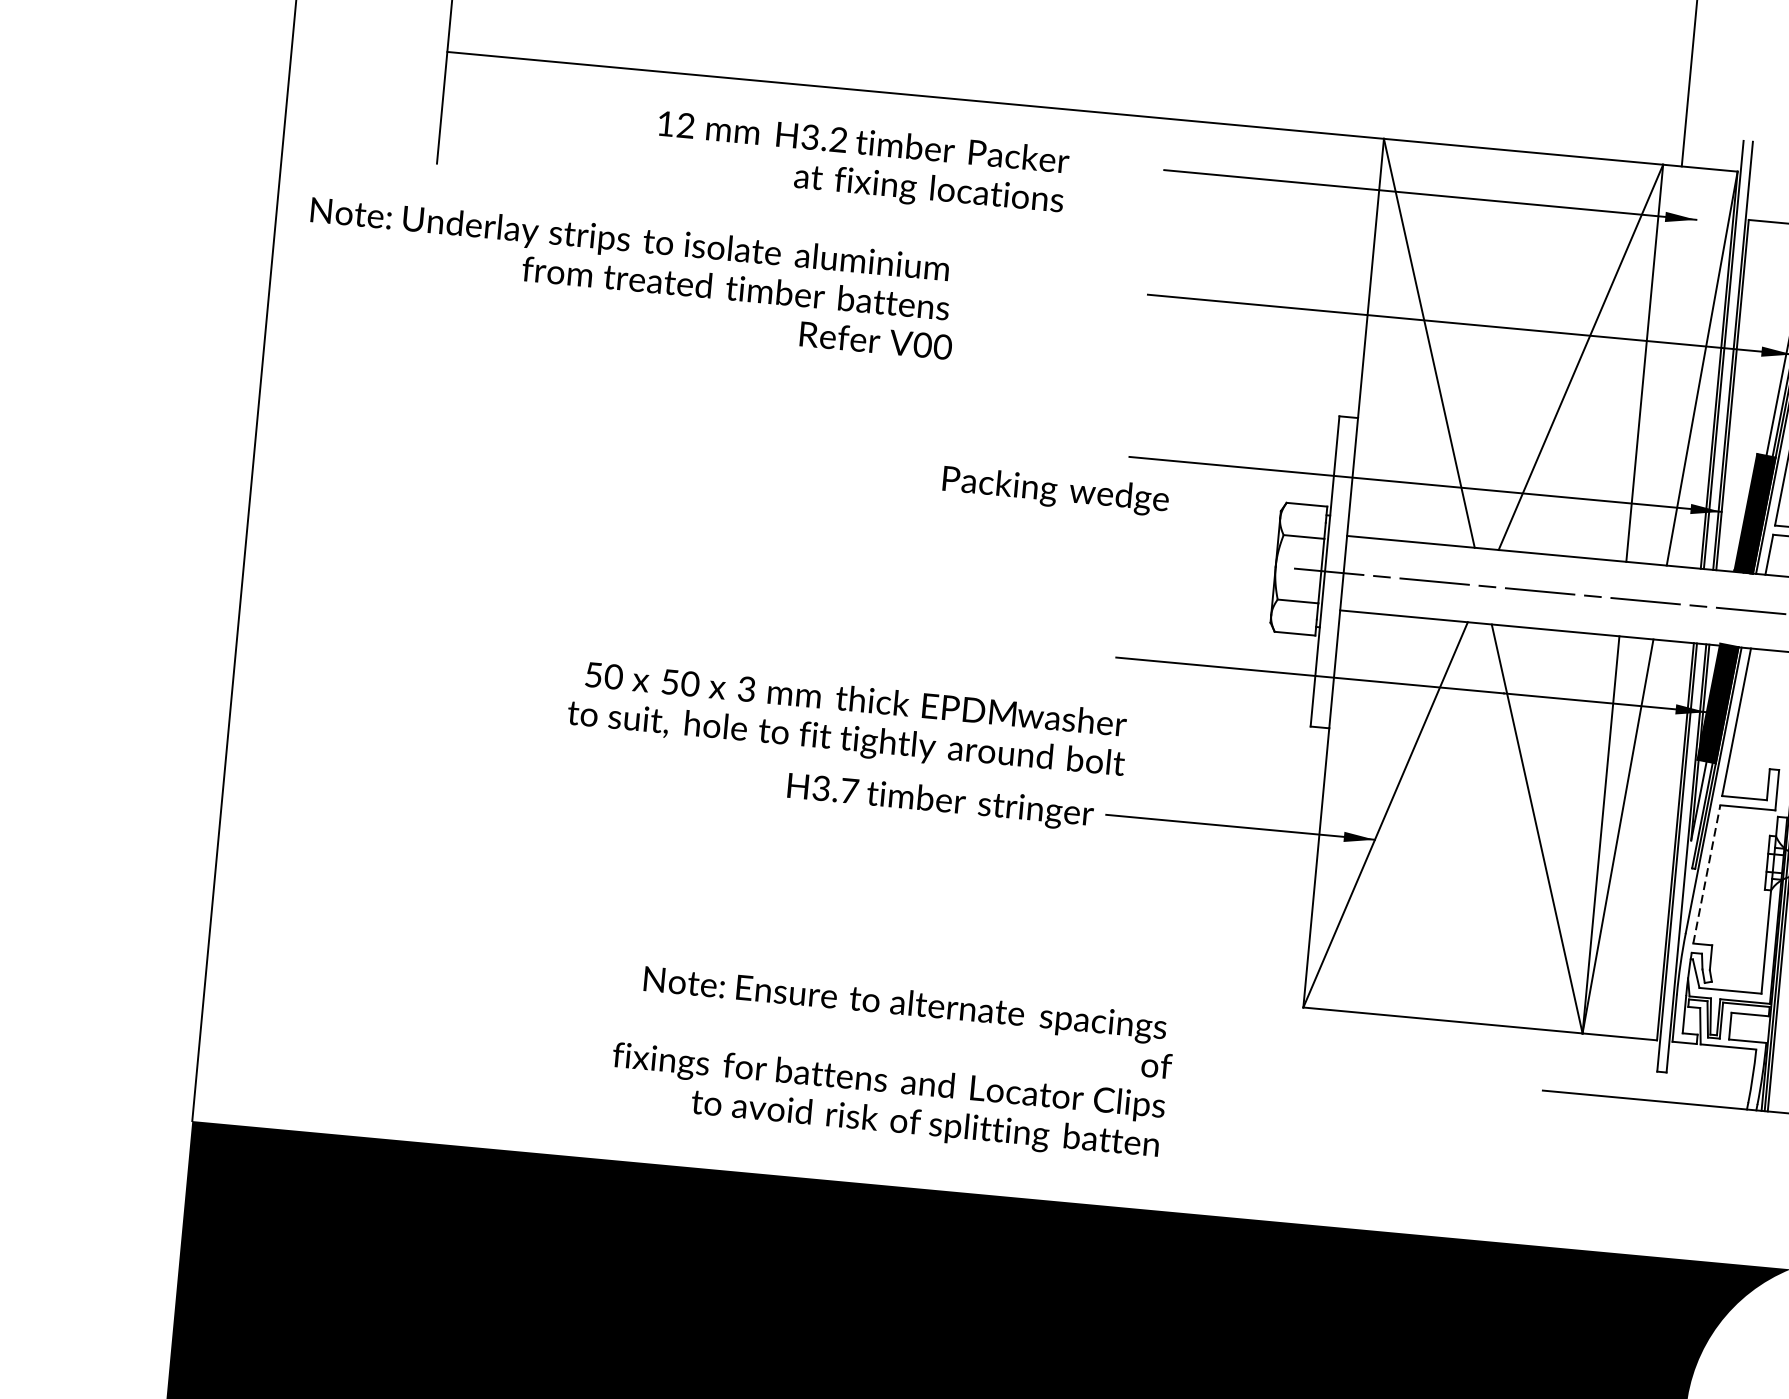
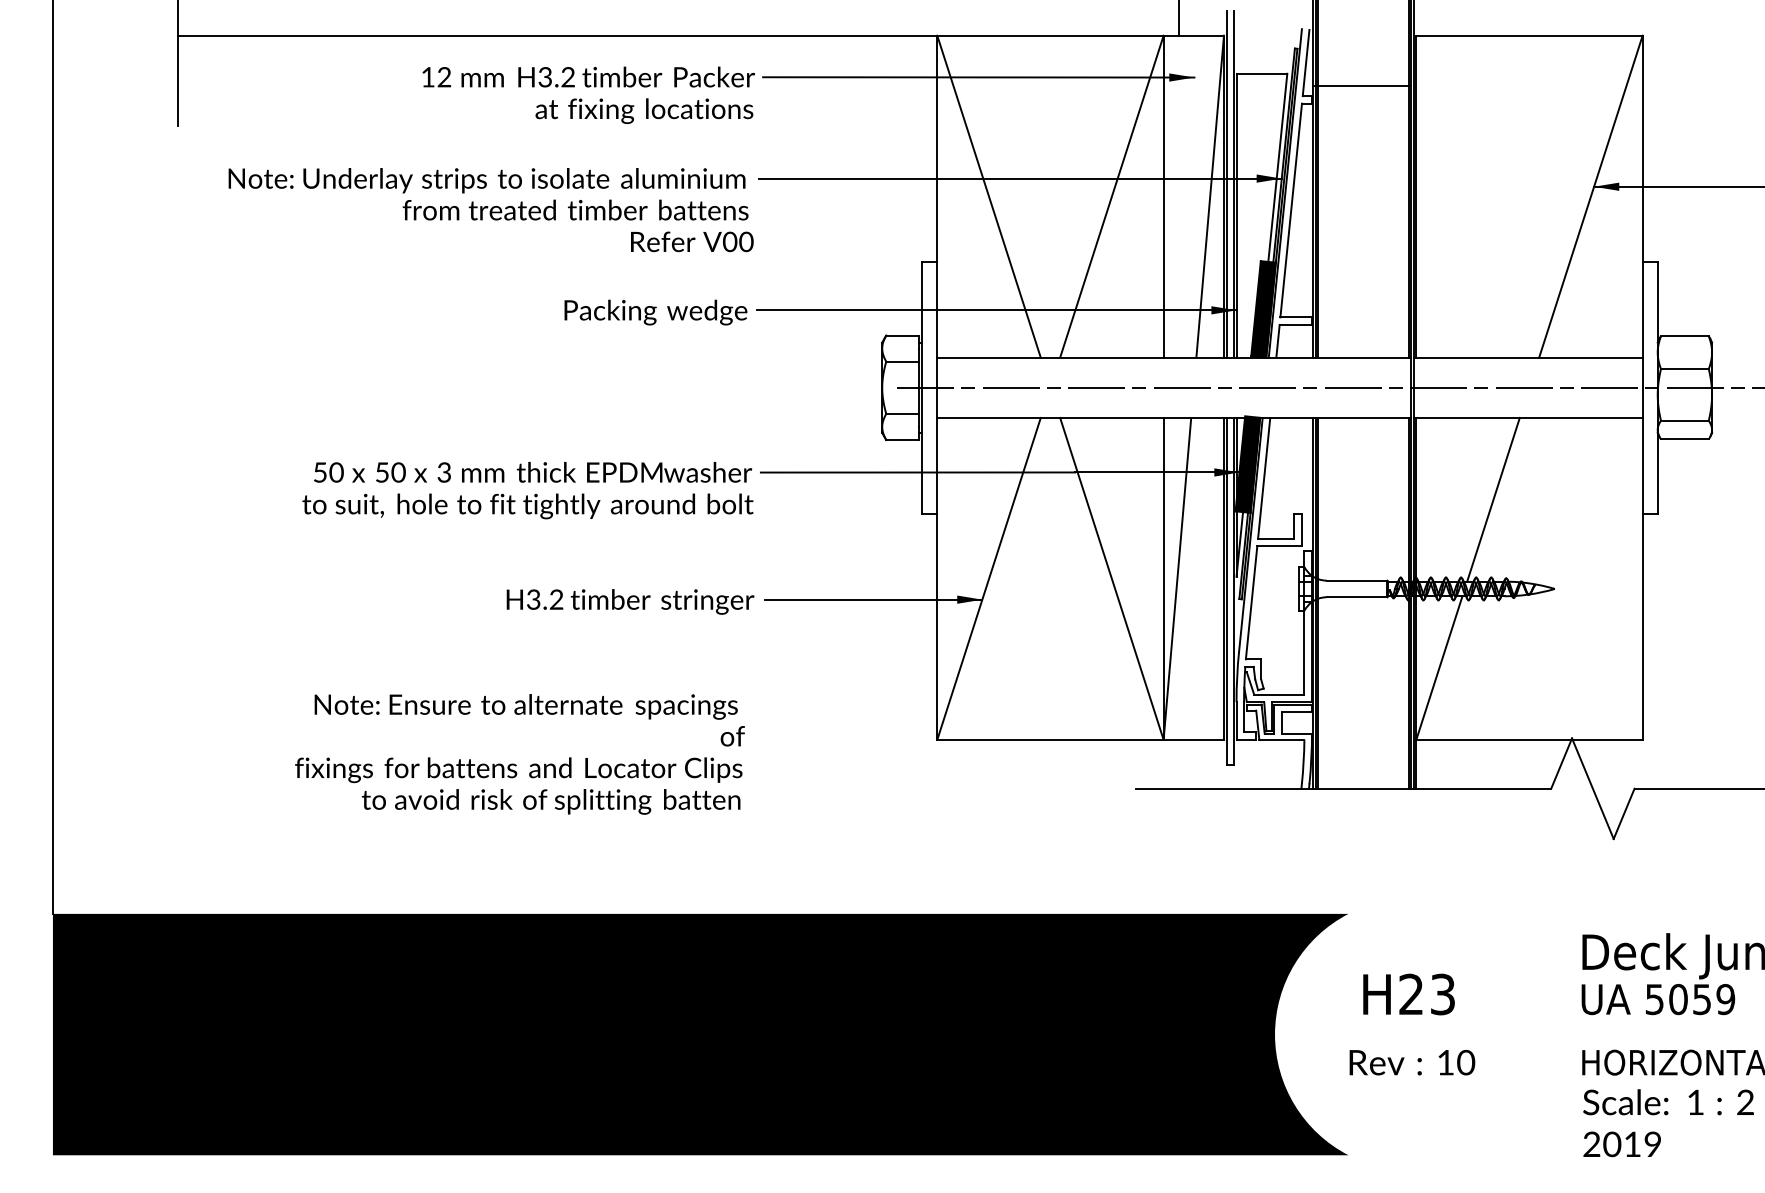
text: (861, 163) -> (588, 94), moved
text: (630, 278) -> (490, 210), moved
text: (1055, 491) -> (655, 312), moved
text: (847, 720) -> (527, 490), moved
text: (849, 790) -> (556, 599), H3.7 -> H3.2
line: (1706, 874) -> (1251, 602), dashed -> solid
text: (891, 1063) -> (519, 754), moved

